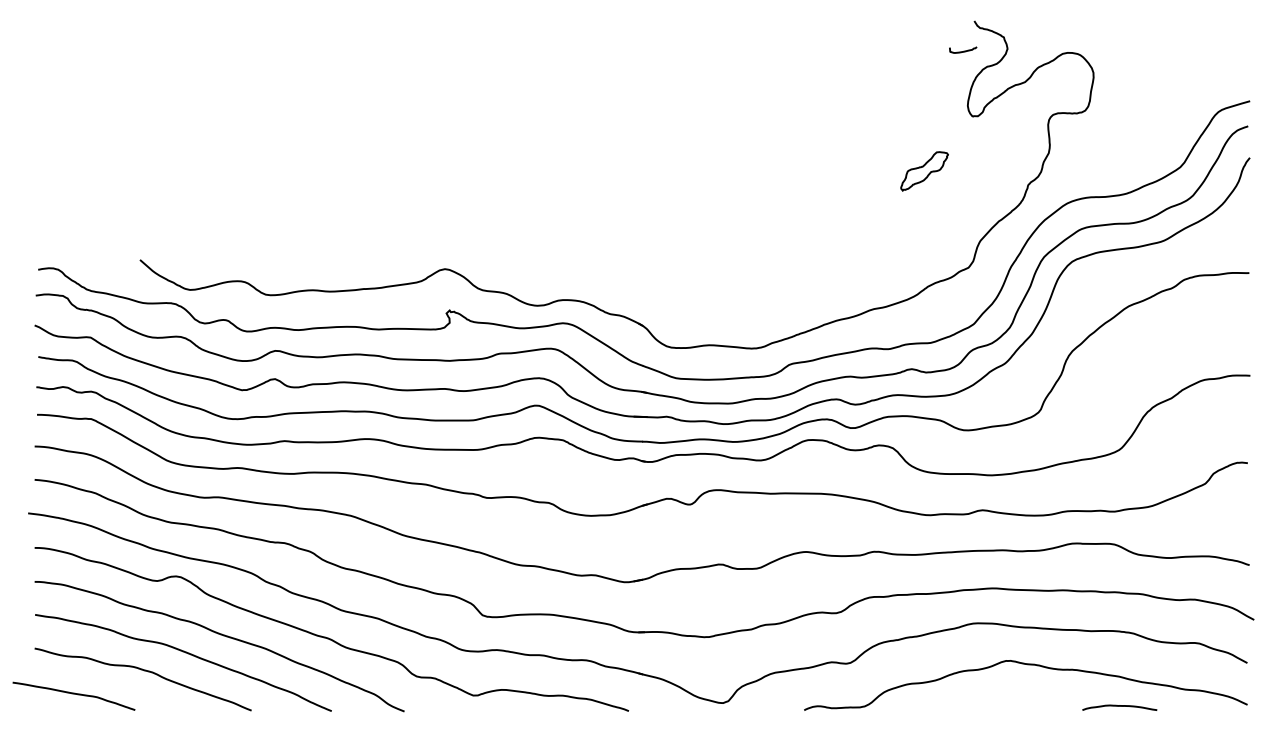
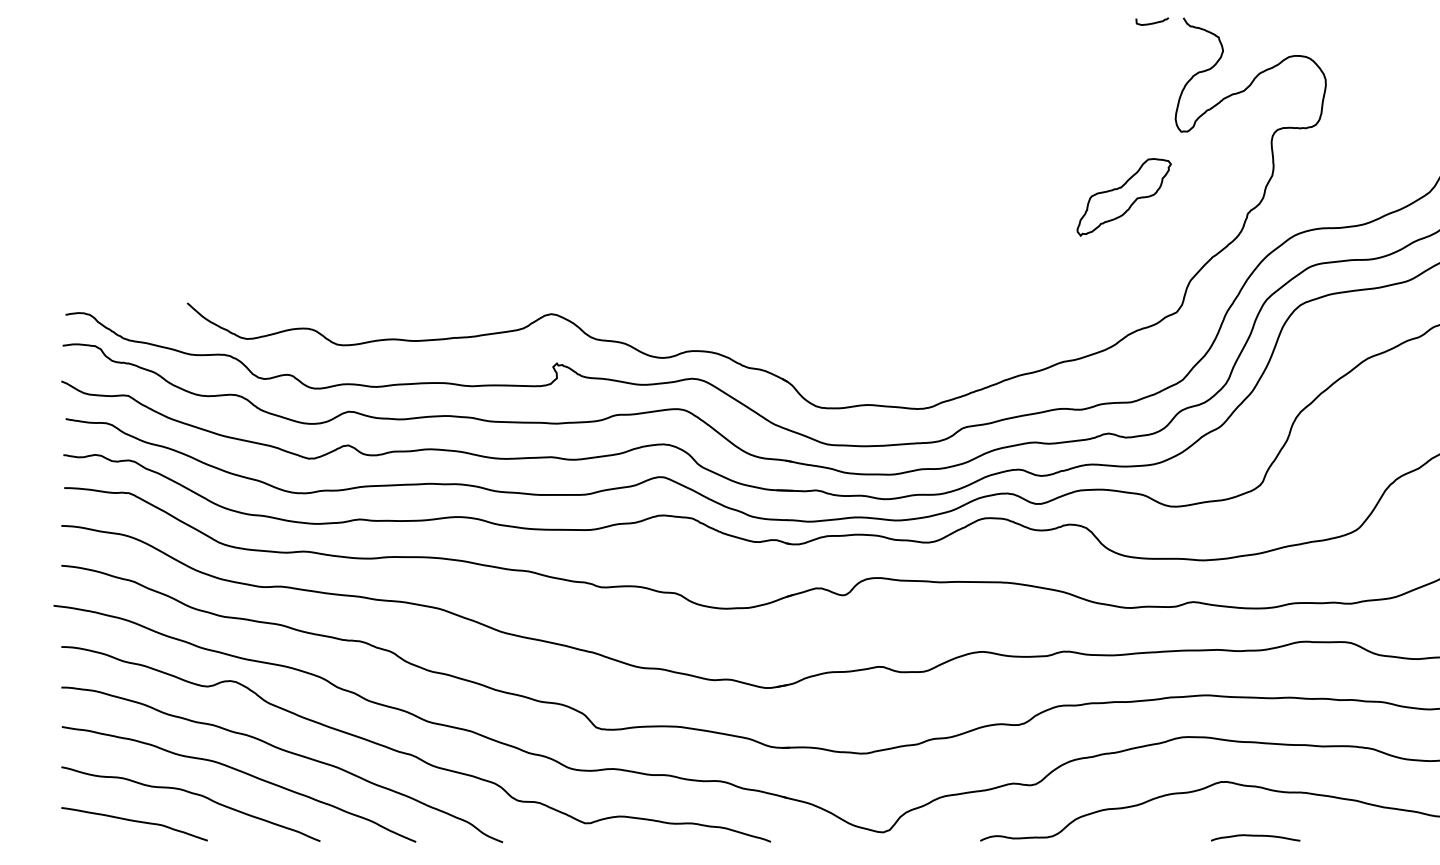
curve: (963, 50) -> (1152, 22), moved
part: (924, 171) -> (1123, 197), size x1.67
curve: (73, 694) -> (134, 822), moved
curve: (1119, 706) -> (1255, 836), moved

